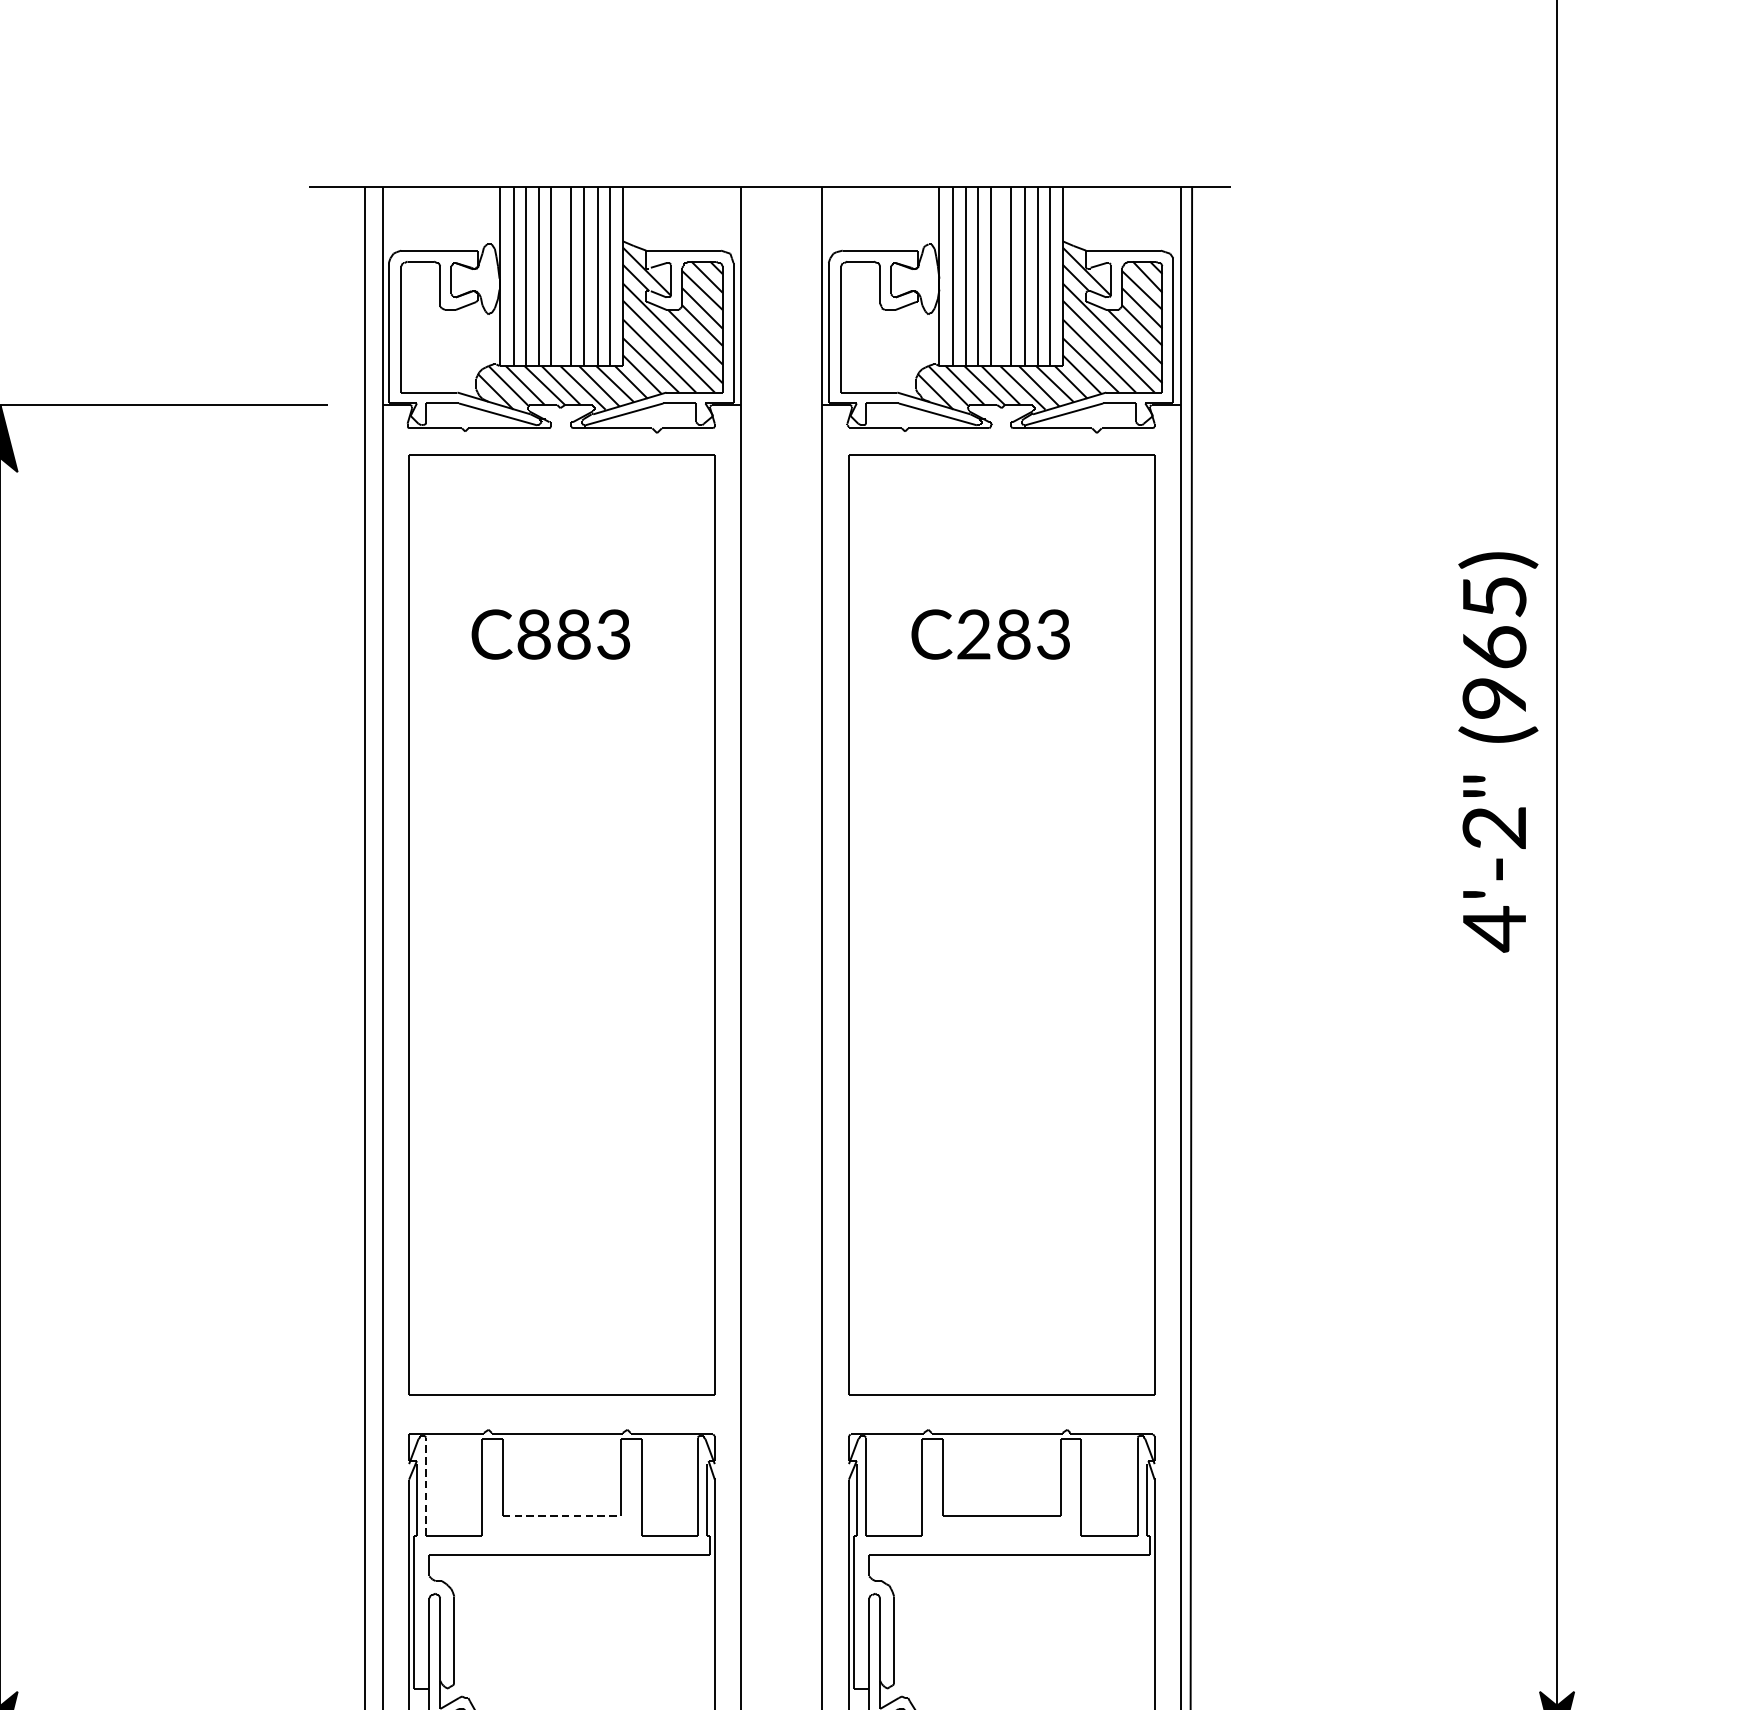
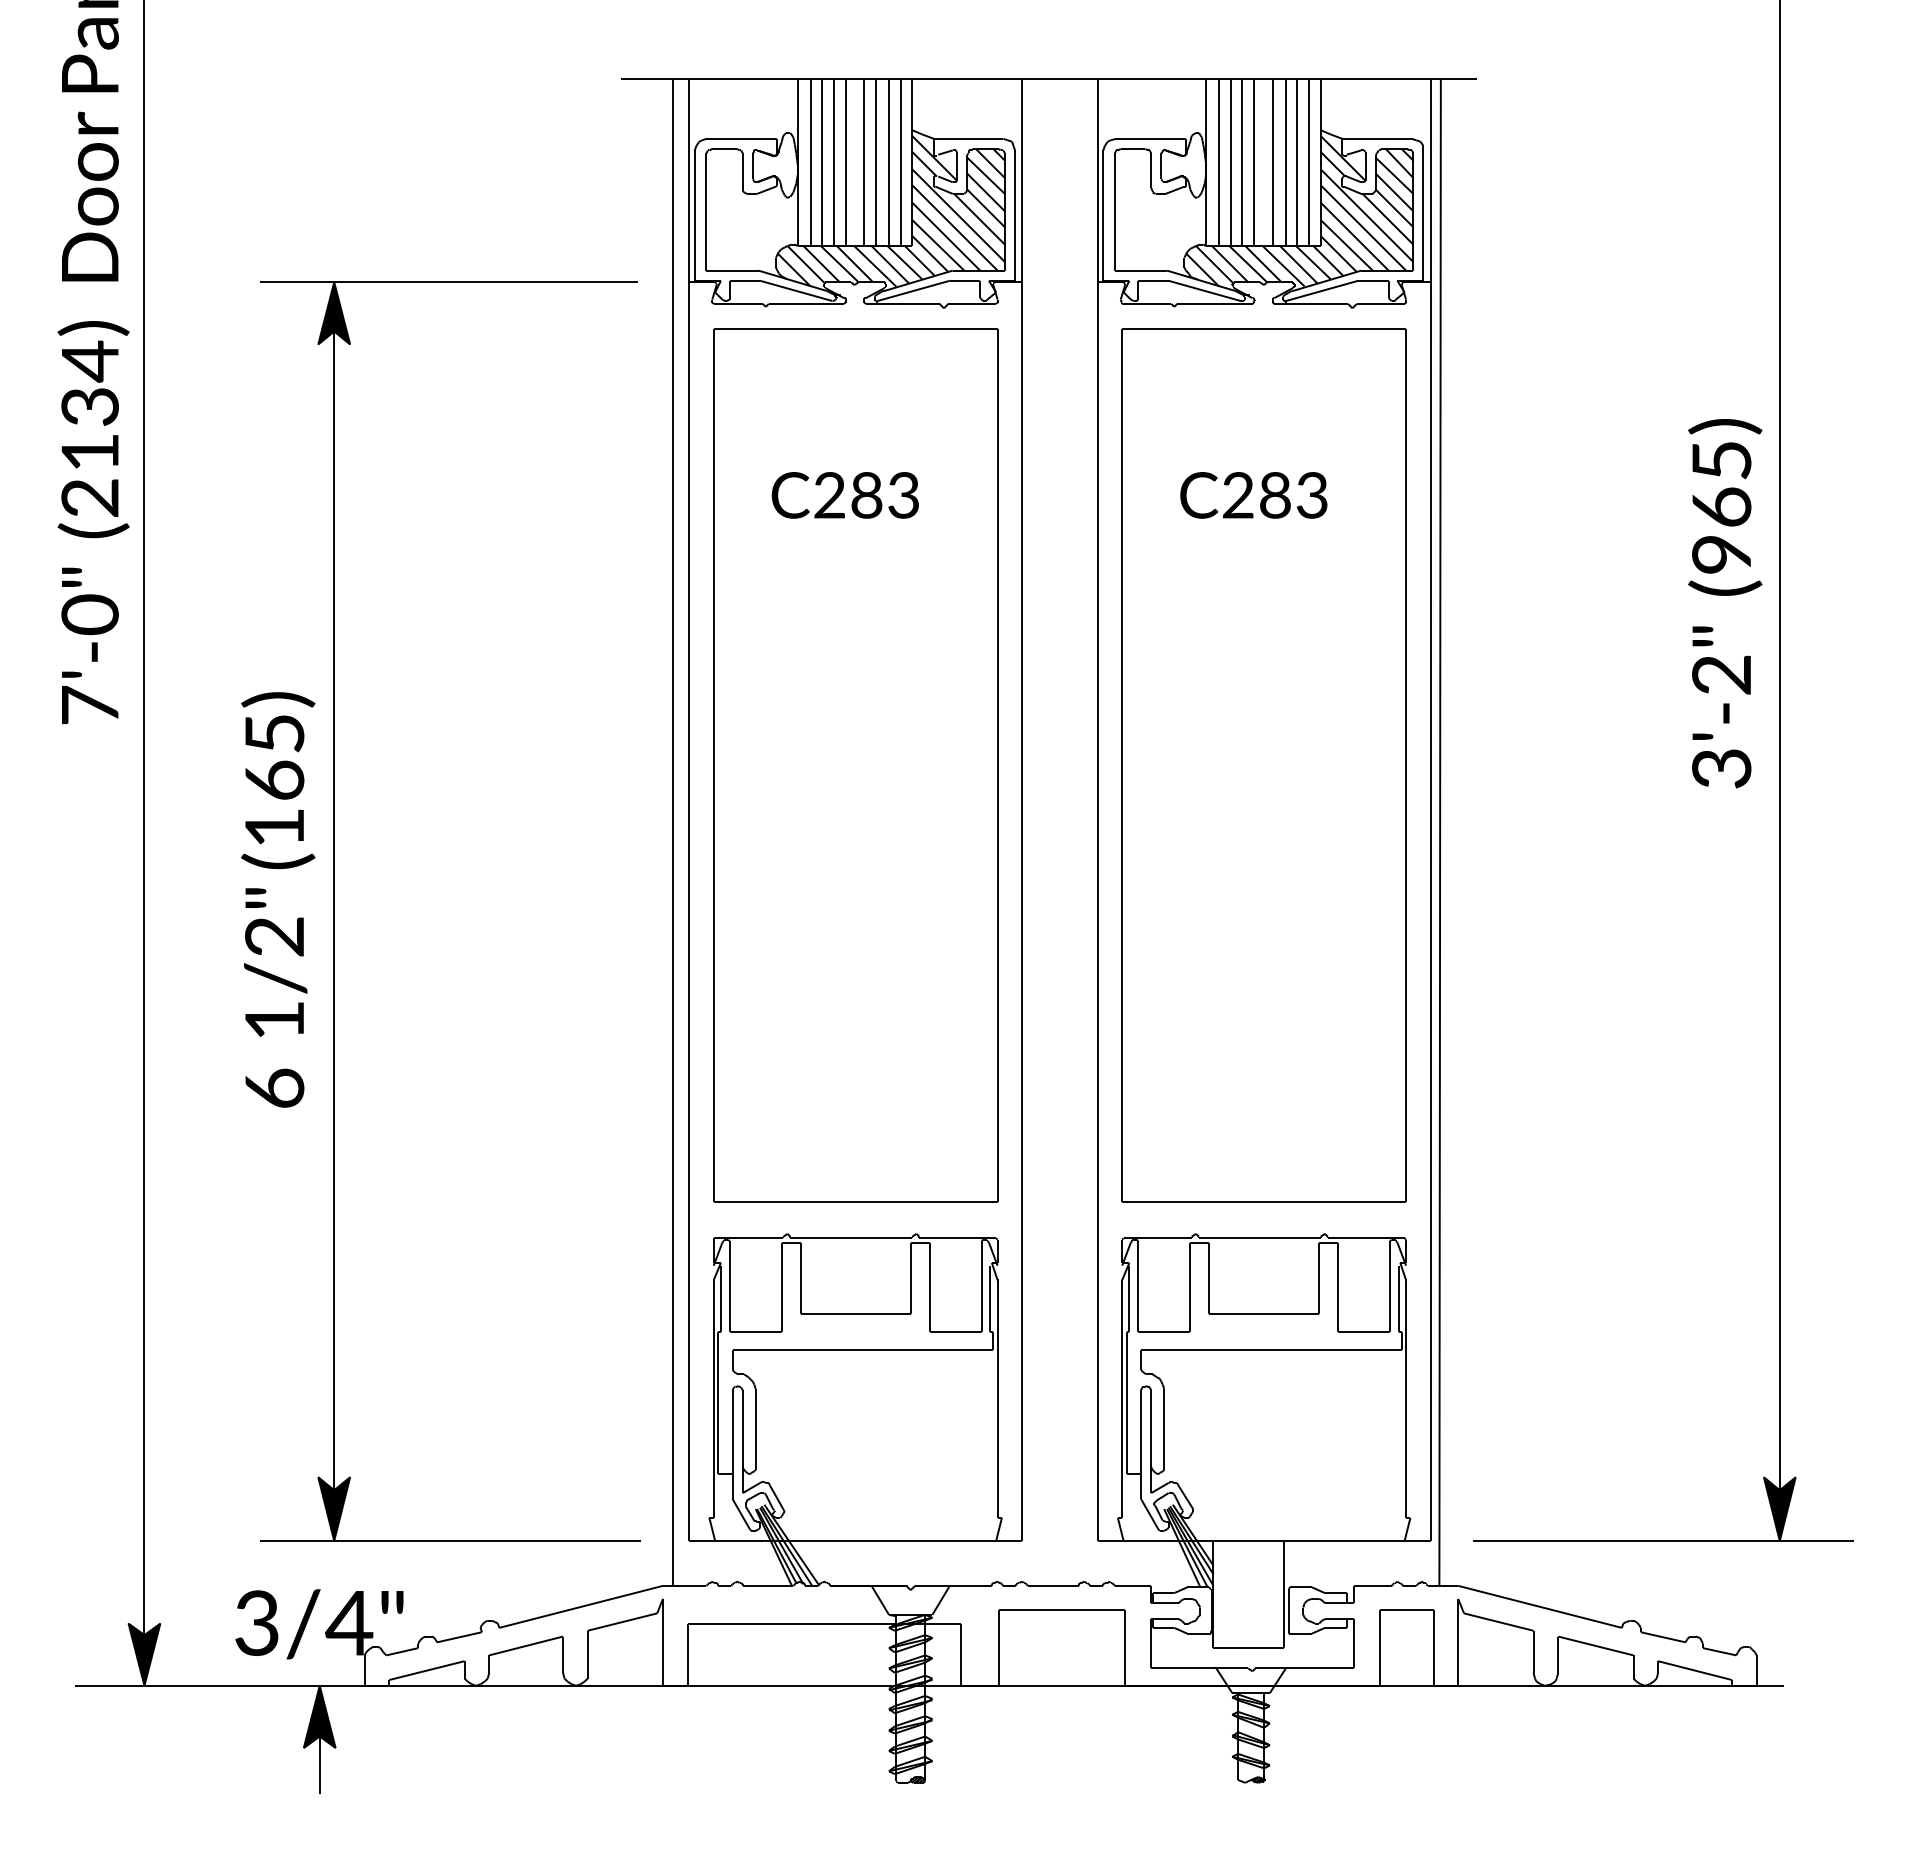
text: (533, 634) -> (829, 495), C883 -> C283
text: (1494, 928) -> (1721, 768), 4'-2" -> 3'-2"
line: (426, 1487) -> (729, 1287), dashed -> solid
line: (562, 1515) -> (856, 1313), dashed -> solid

